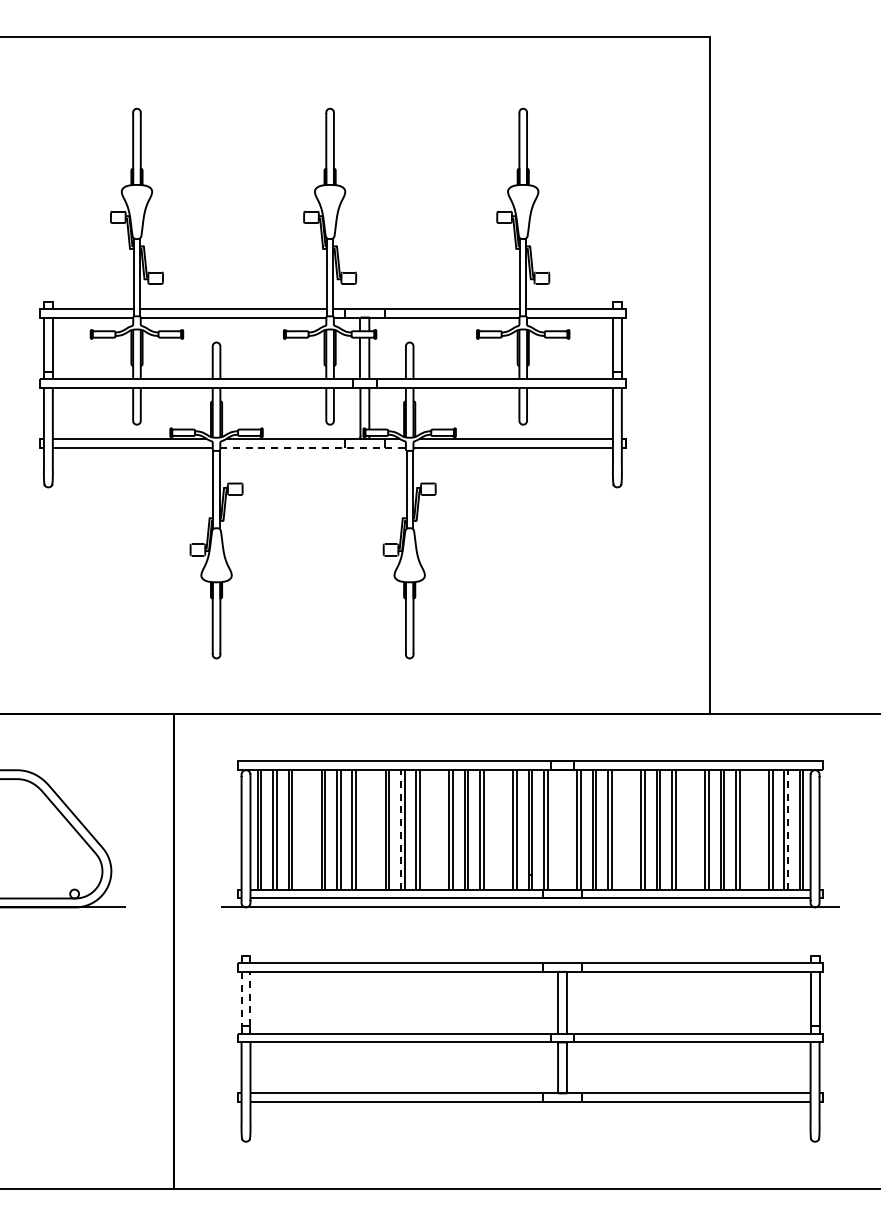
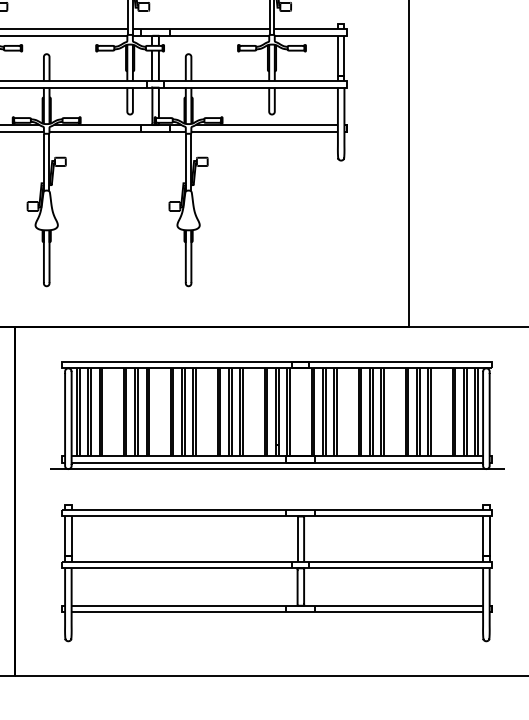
line: (313, 447) -> (117, 131), dashed -> solid
line: (400, 829) -> (181, 411), dashed -> solid
line: (788, 829) -> (466, 411), dashed -> solid
line: (246, 1026) -> (68, 556), dashed -> solid

